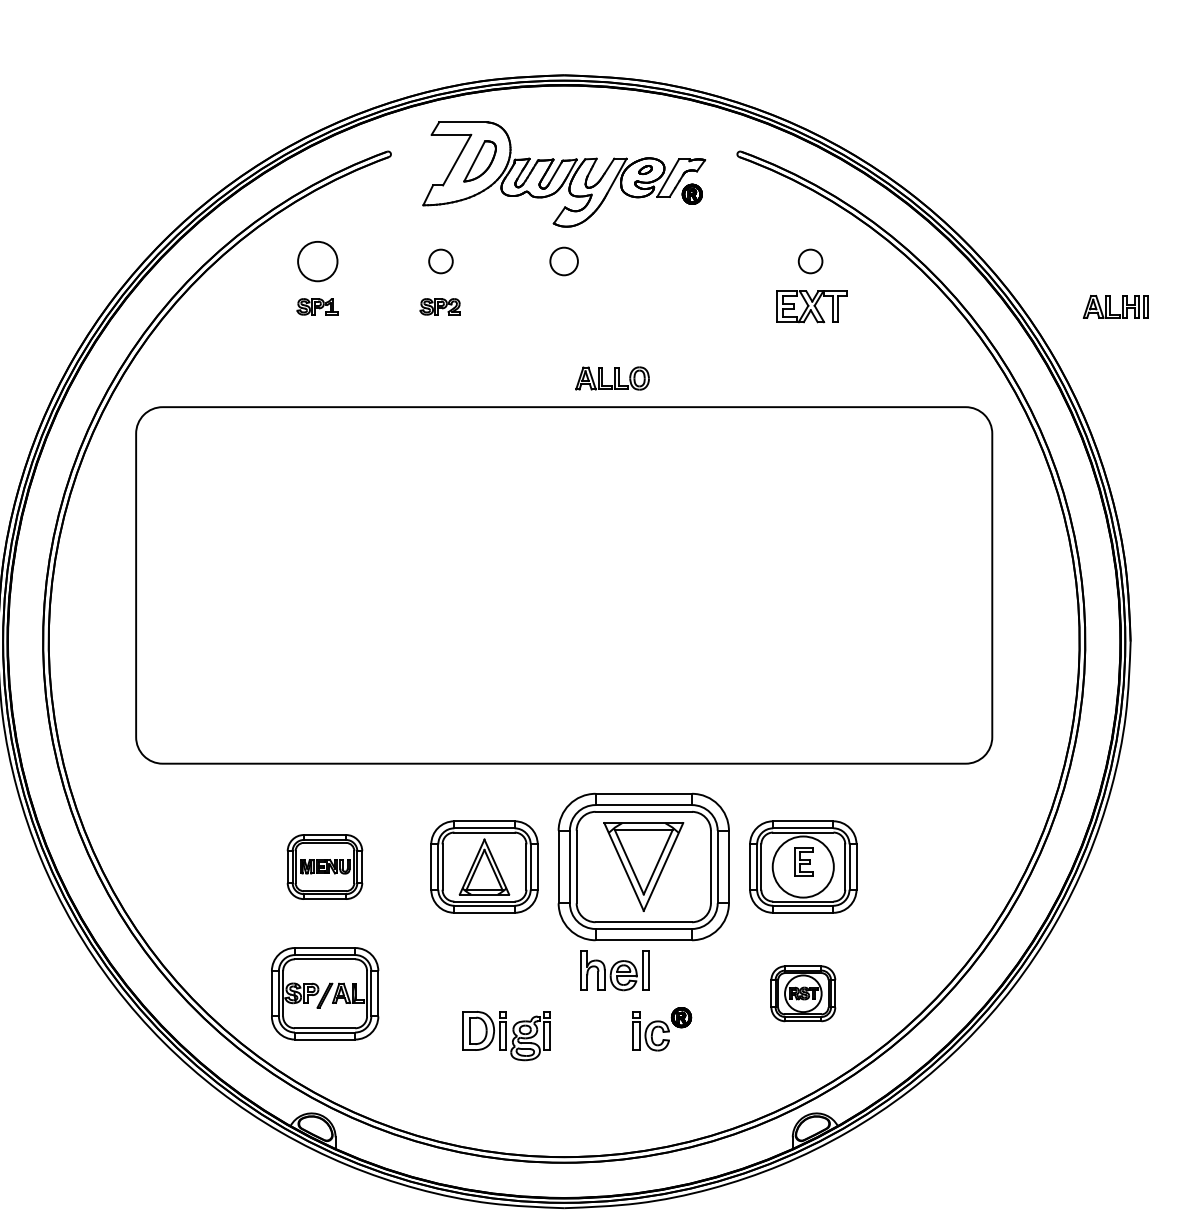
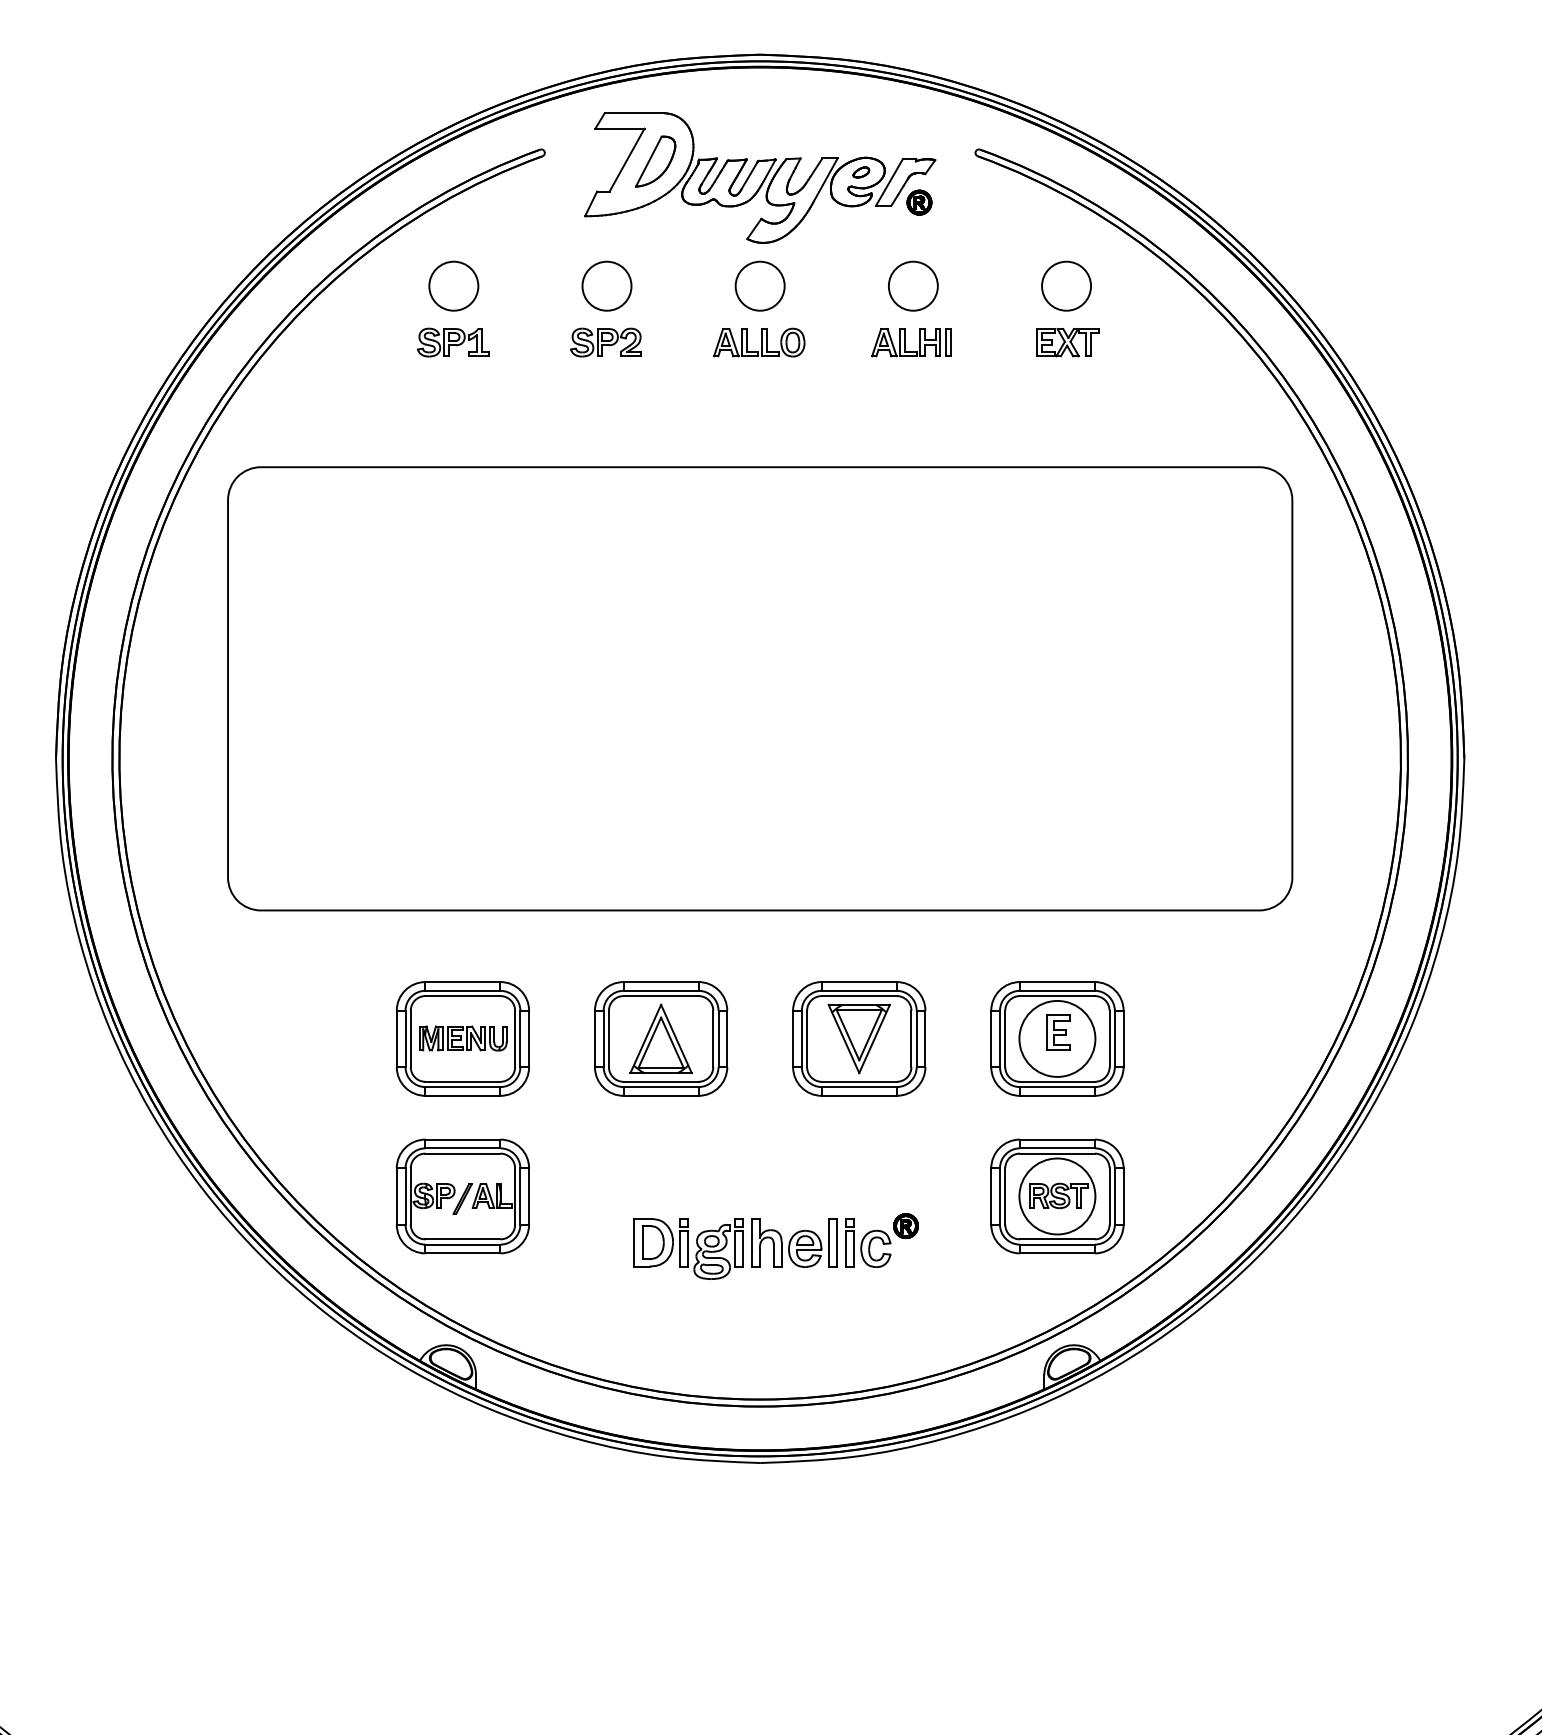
circle: (440, 260) -> (606, 285), size x1.67
circle: (563, 260) -> (759, 285), size x1.43
circle: (687, 260) -> (913, 285), added
circle: (810, 260) -> (1066, 285), size x1.67
part: (317, 306) -> (453, 342), size x1.43
part: (439, 306) -> (605, 342), size x1.43
part: (811, 306) -> (1067, 342), size x0.71
part: (1115, 306) -> (911, 342), moved
part: (612, 378) -> (759, 342), moved
part: (324, 866) -> (462, 1038), size x1.43
part: (644, 866) -> (859, 1038), size x0.62
part: (615, 970) -> (794, 1242), moved
part: (803, 993) -> (1057, 1196), size x1.67

